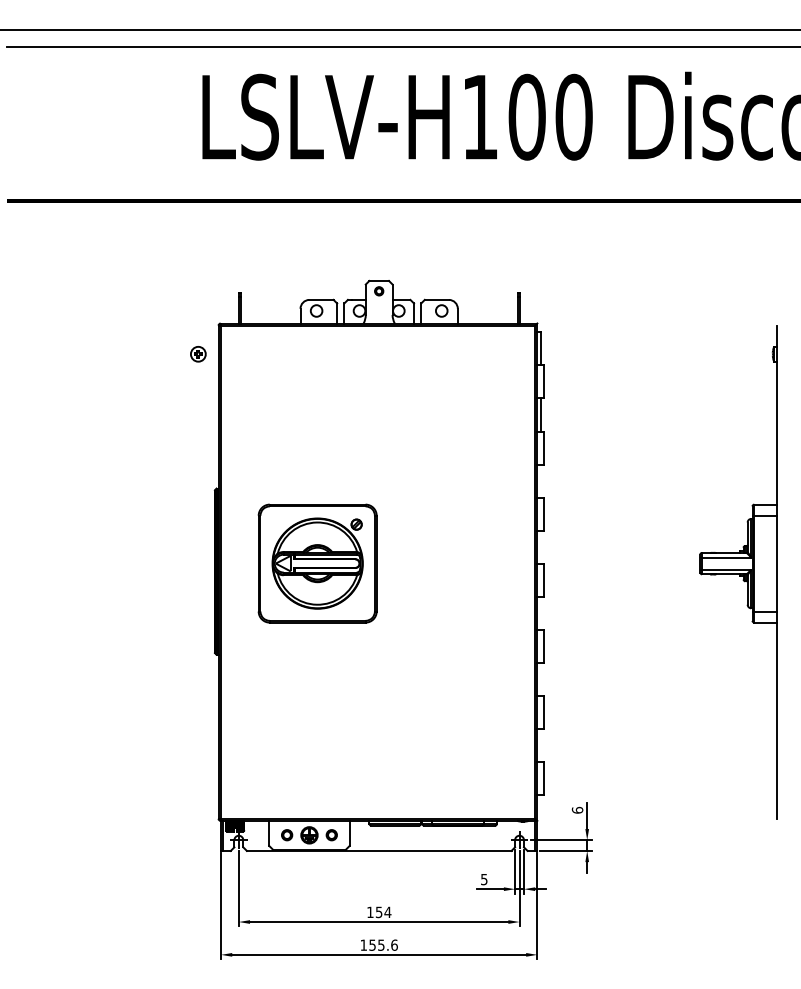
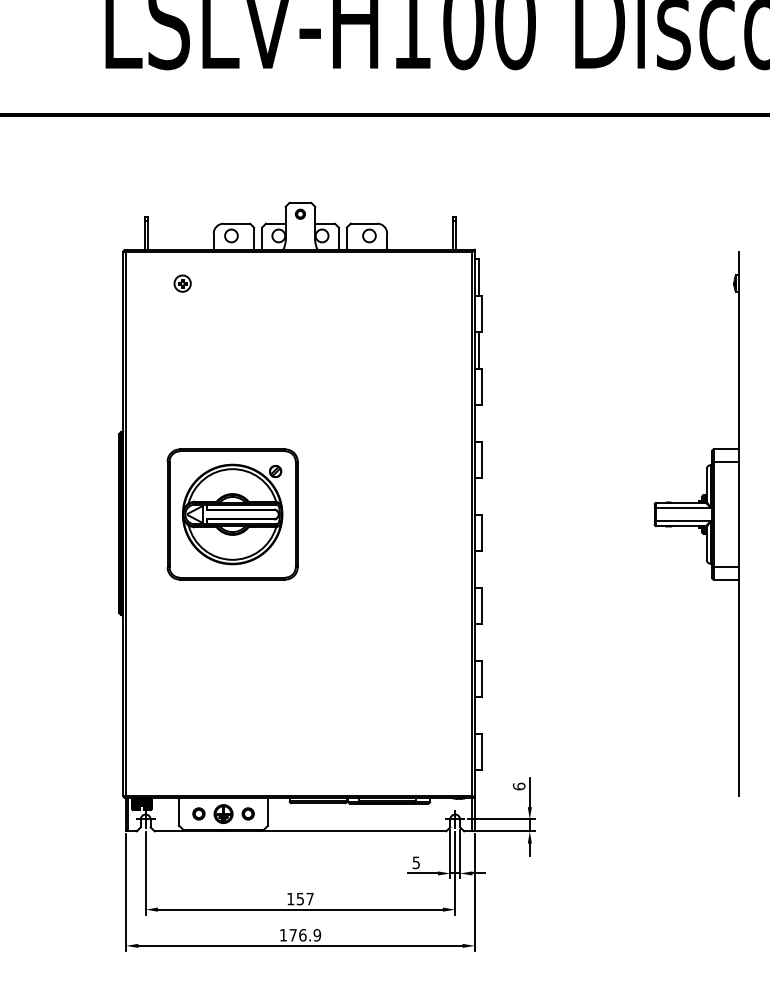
part: (198, 354) -> (182, 283), moved
text: (387, 911) -> (309, 898), 154 -> 157
text: (383, 944) -> (305, 934), 155.6 -> 176.9

